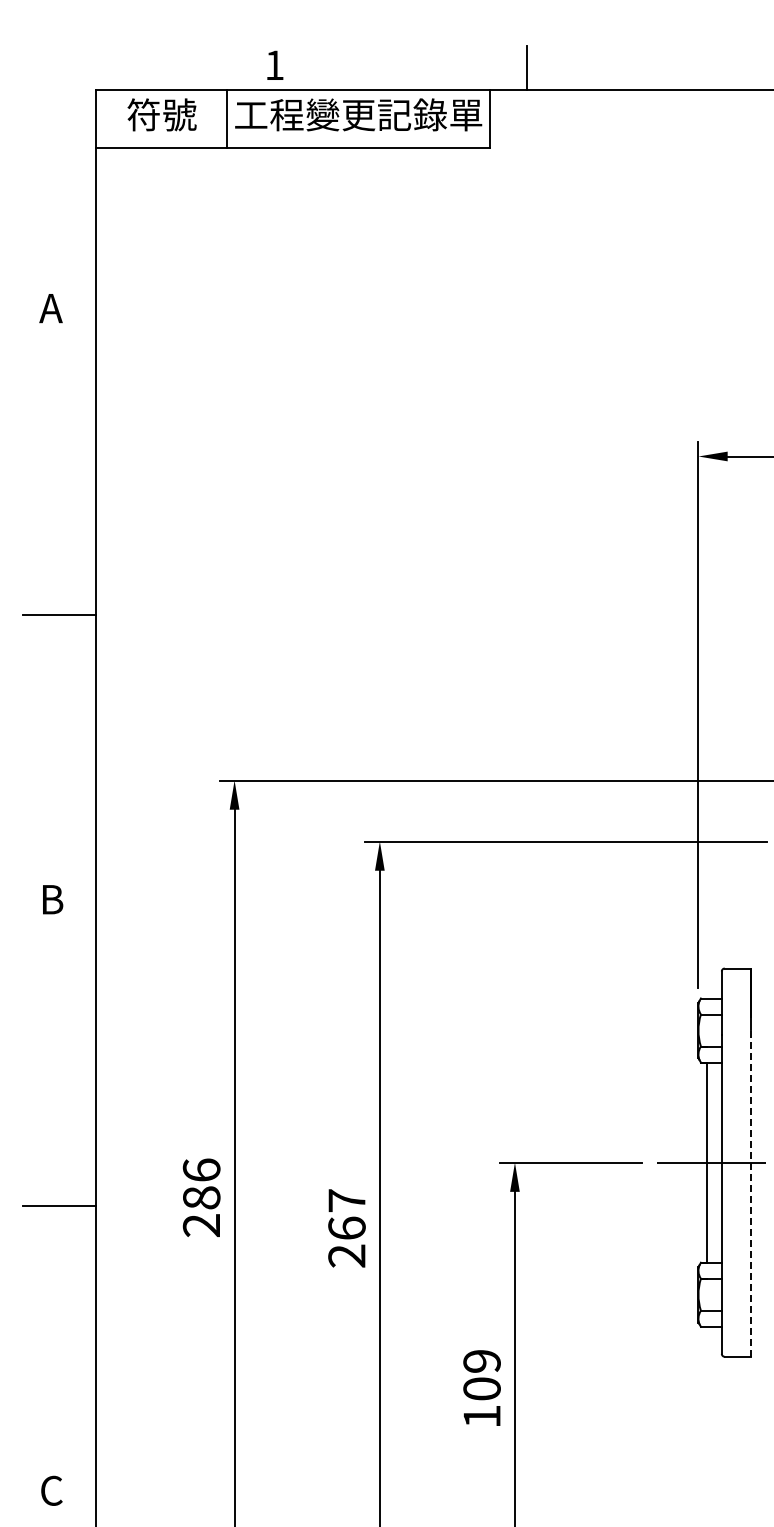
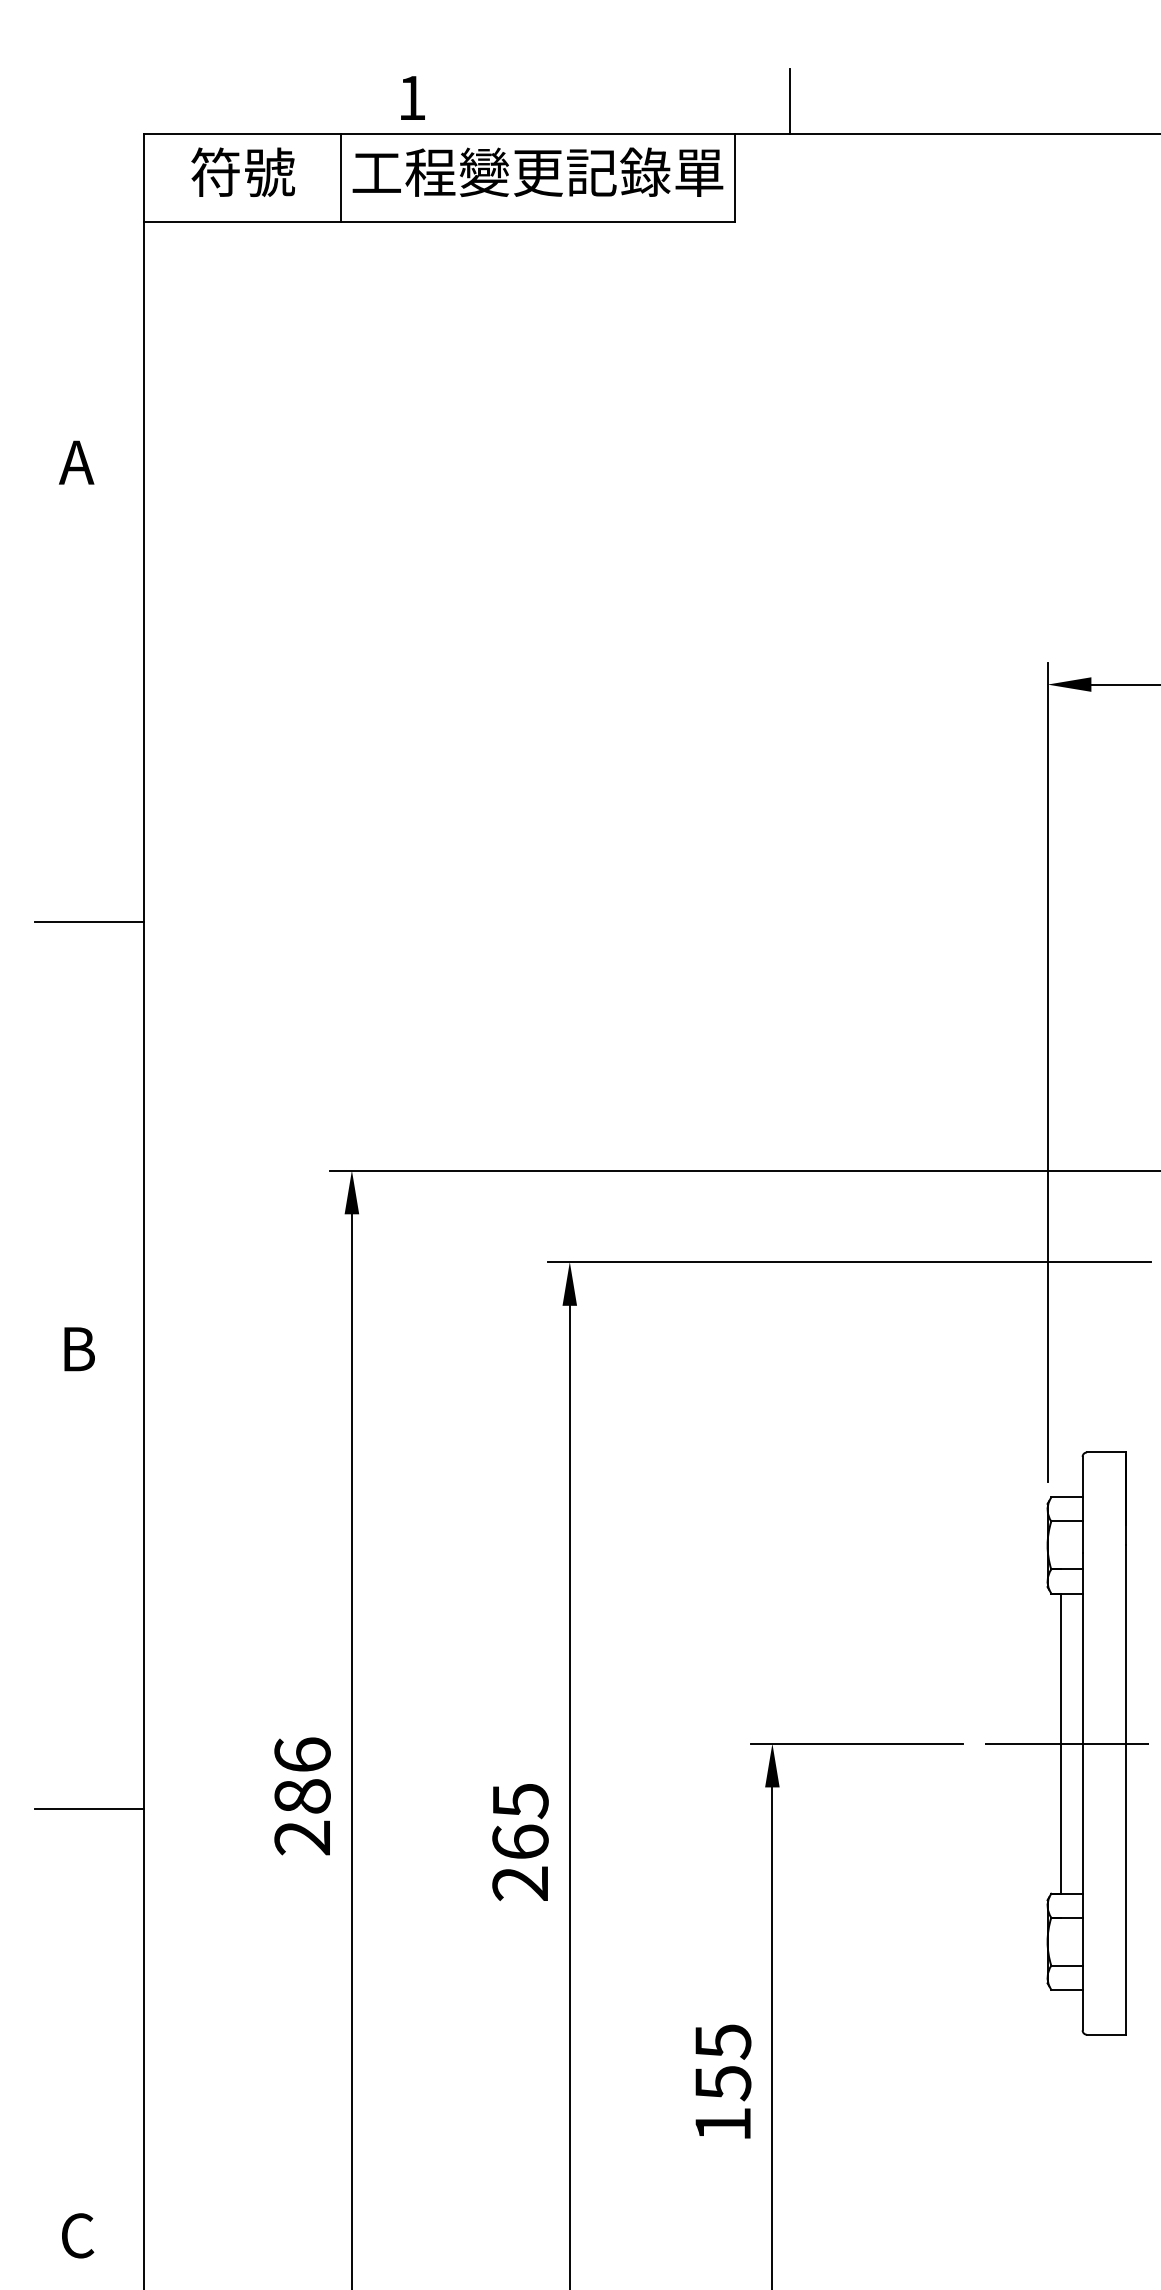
line: (751, 1192) -> (1127, 1788), dashed -> solid
text: (346, 1200) -> (519, 1800), 267 -> 265
text: (481, 1375) -> (722, 2062), 109 -> 155

